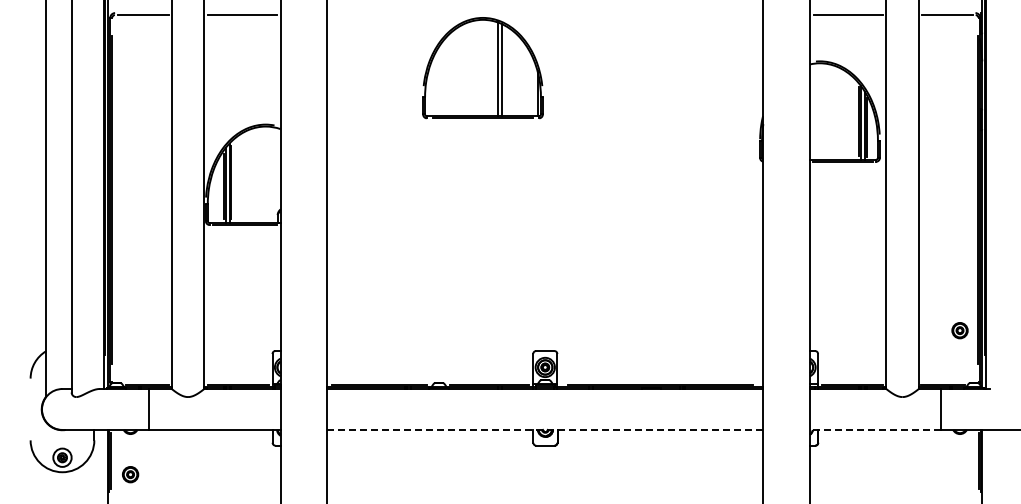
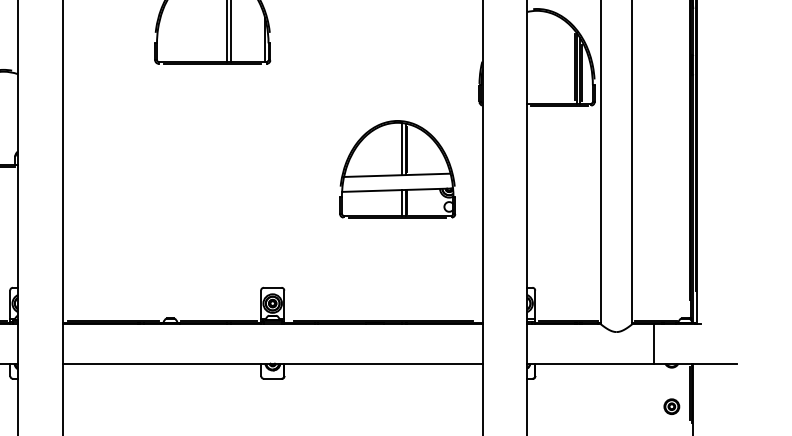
part: (674, 227) -> (397, 168), added
part: (959, 330) -> (671, 406), moved
line: (544, 429) -> (271, 363), dashed -> solid
line: (875, 429) -> (590, 363), dashed -> solid

